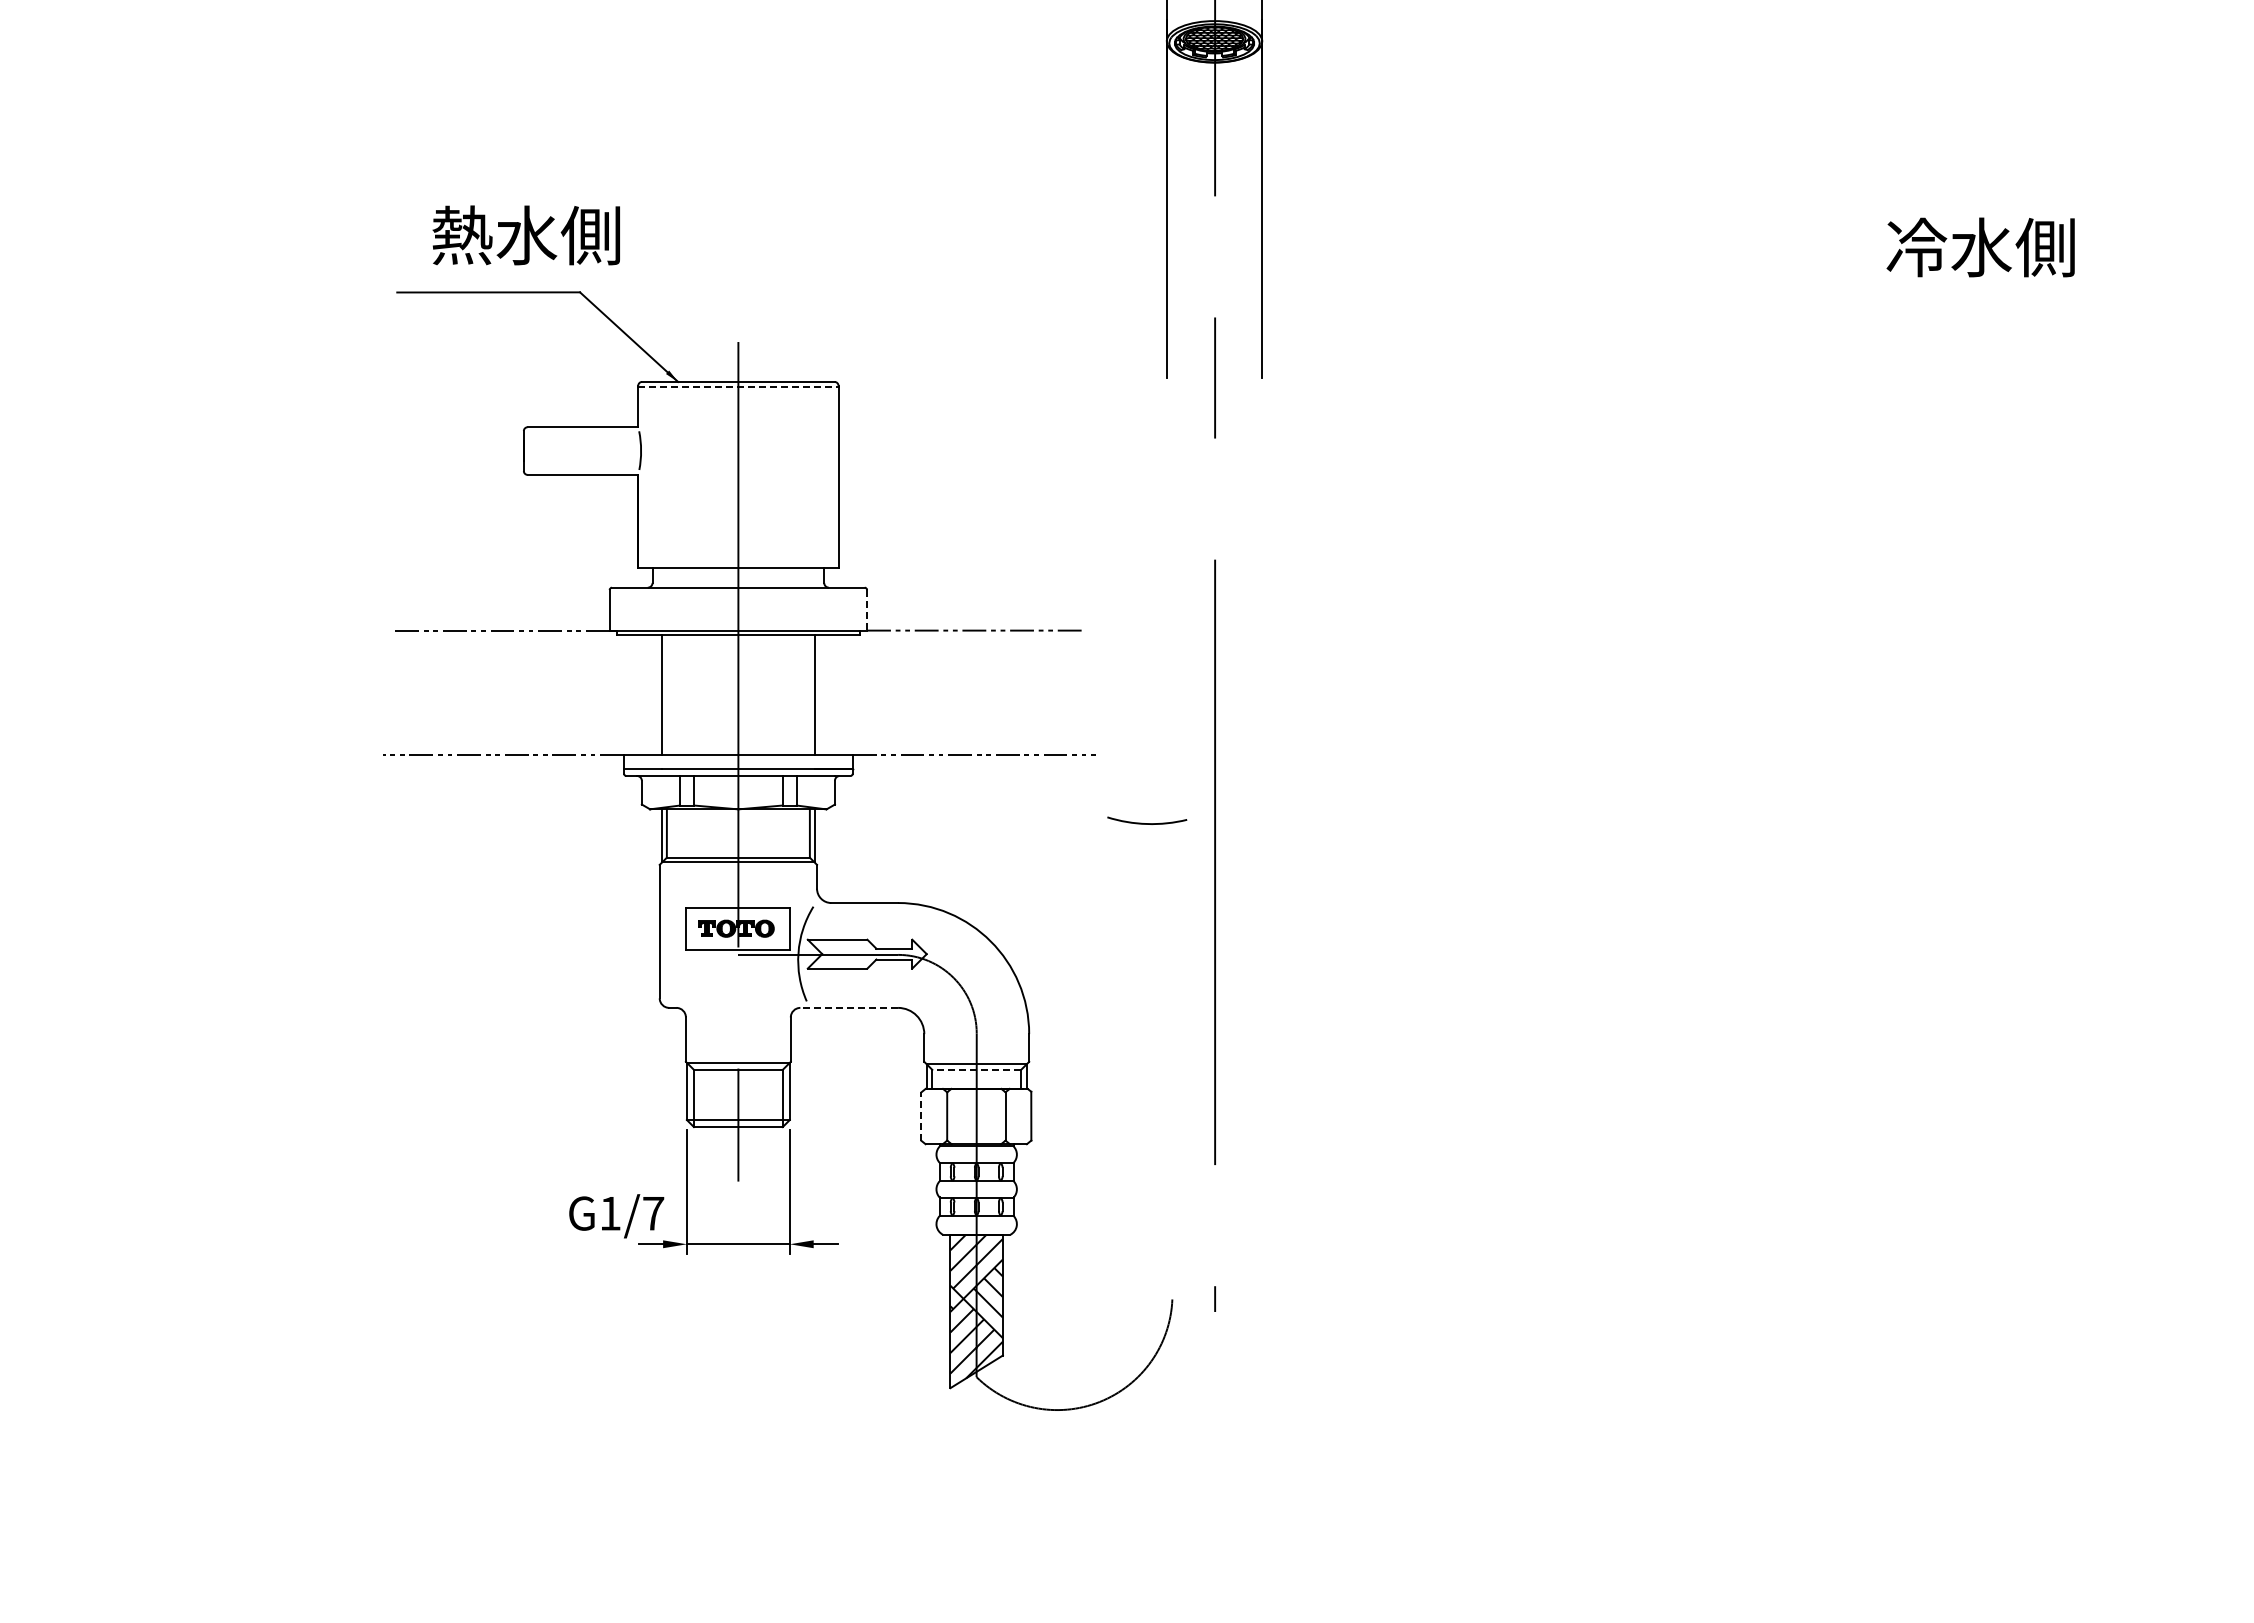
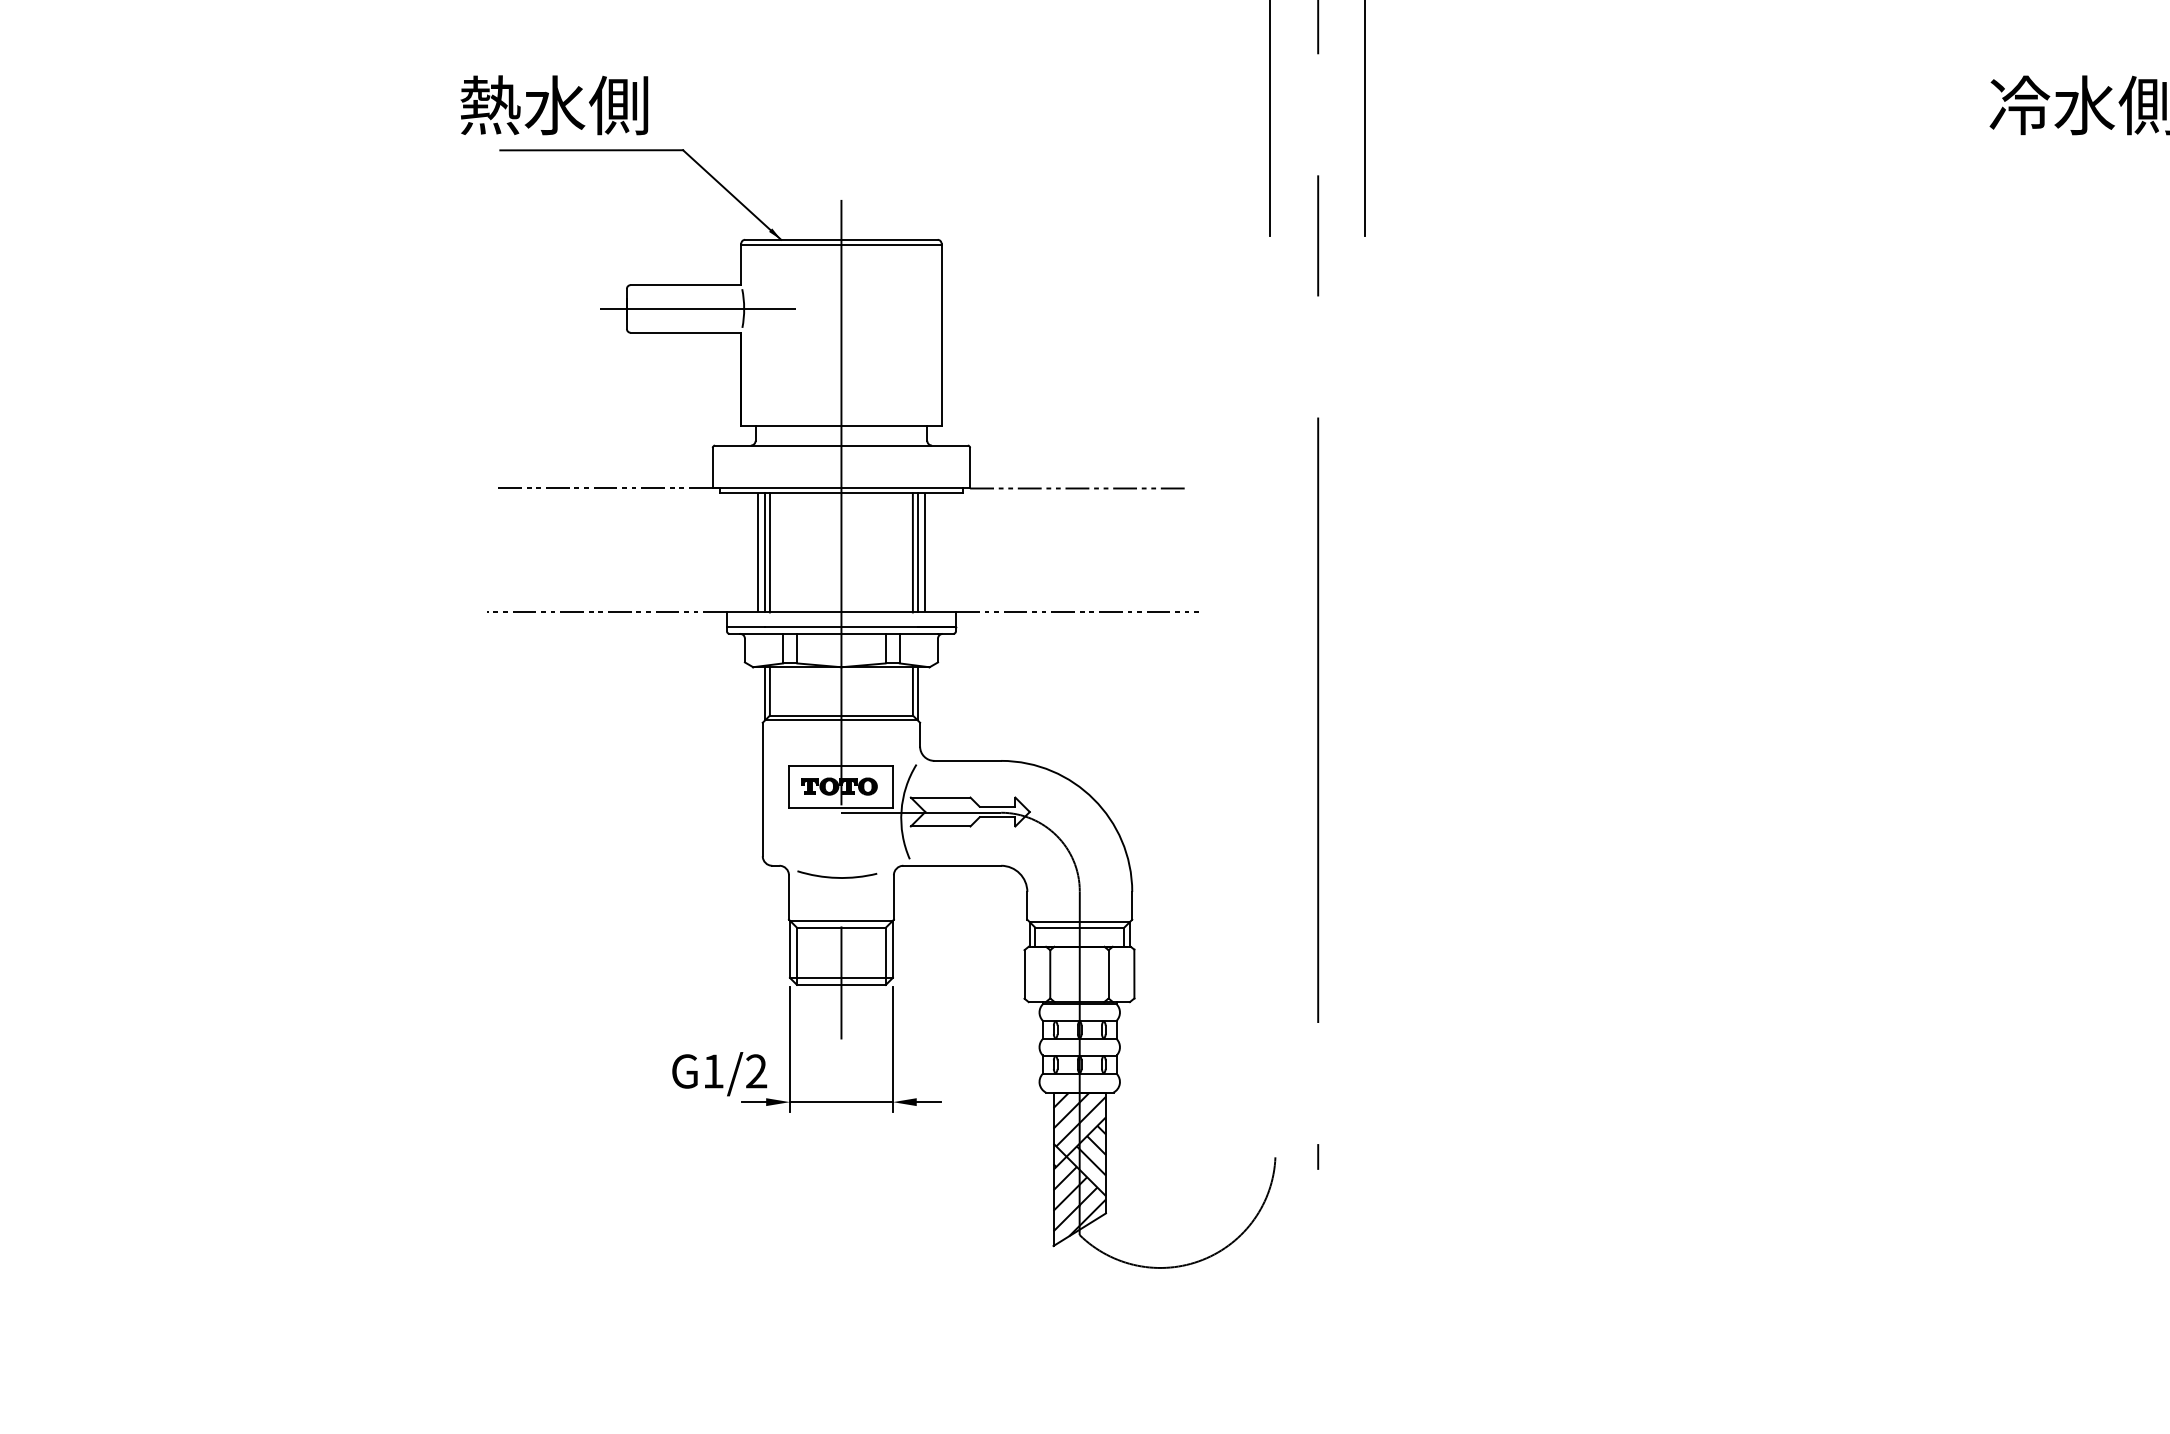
text: (525, 235) -> (553, 105), moved
line: (738, 386) -> (841, 244), dashed -> solid
line: (594, 451) -> (697, 309), added
line: (867, 610) -> (970, 468), dashed -> solid
line: (654, 694) -> (757, 552), added
line: (666, 694) -> (769, 552), added
line: (809, 694) -> (912, 552), added
line: (821, 694) -> (924, 552), added
arc: (1147, 823) -> (837, 877), moved
line: (849, 1007) -> (952, 865), dashed -> solid
line: (976, 1069) -> (1079, 927), dashed -> solid
line: (921, 1116) -> (1024, 974), dashed -> solid
text: (653, 1213) -> (756, 1071), G1/7 -> G1/2

